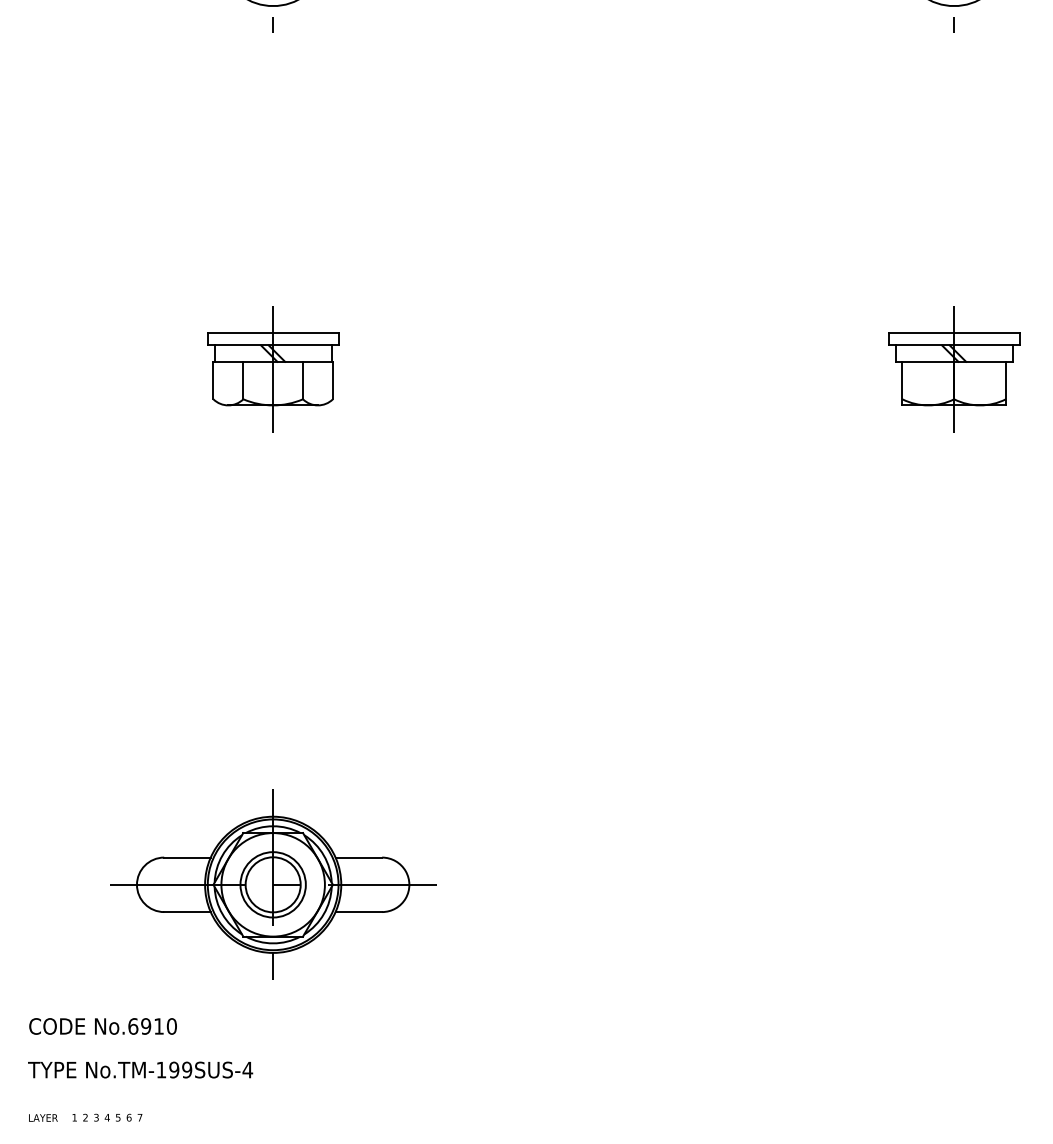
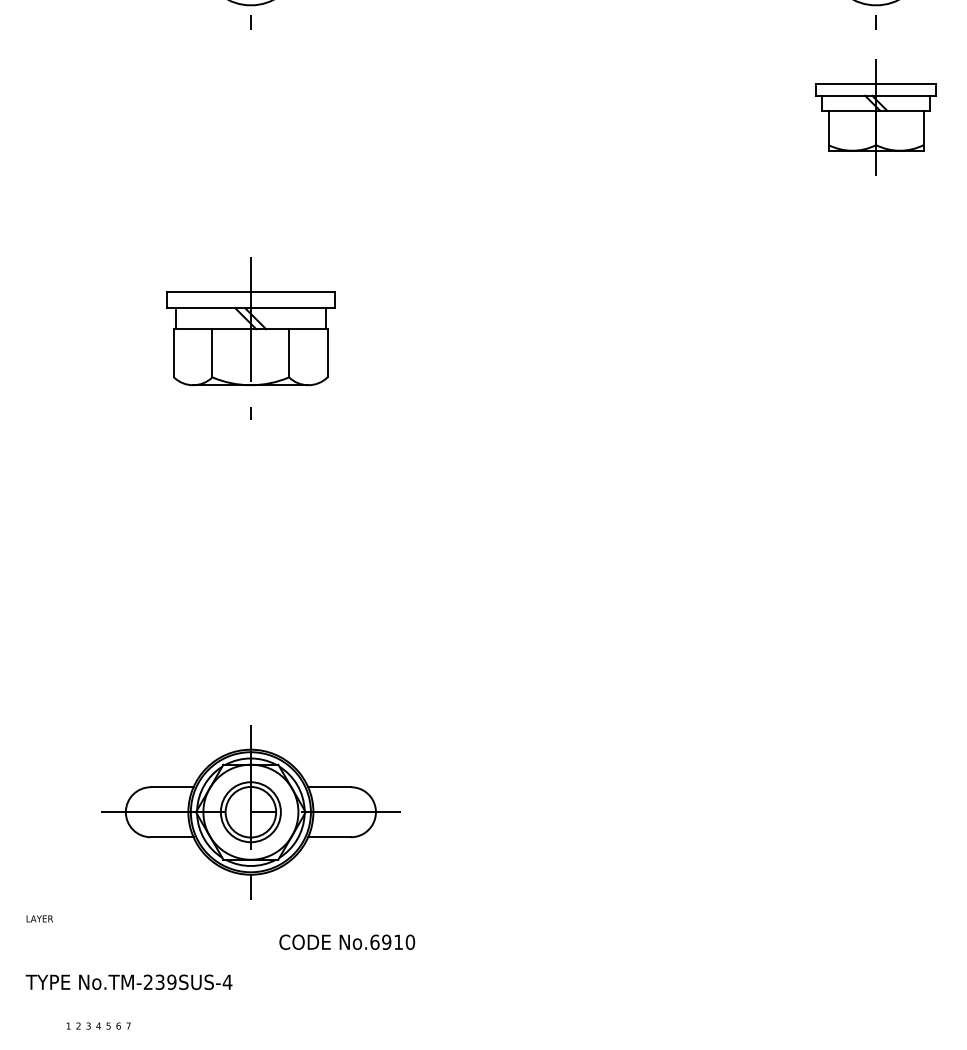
part: (273, 369) -> (251, 339), size x1.4
part: (954, 369) -> (876, 117), moved
text: (102, 1026) -> (346, 942), moved
text: (167, 1069) -> (153, 981), No.TM-199SUS-4 -> No.TM-239SUS-4
text: (43, 1117) -> (40, 918), moved

